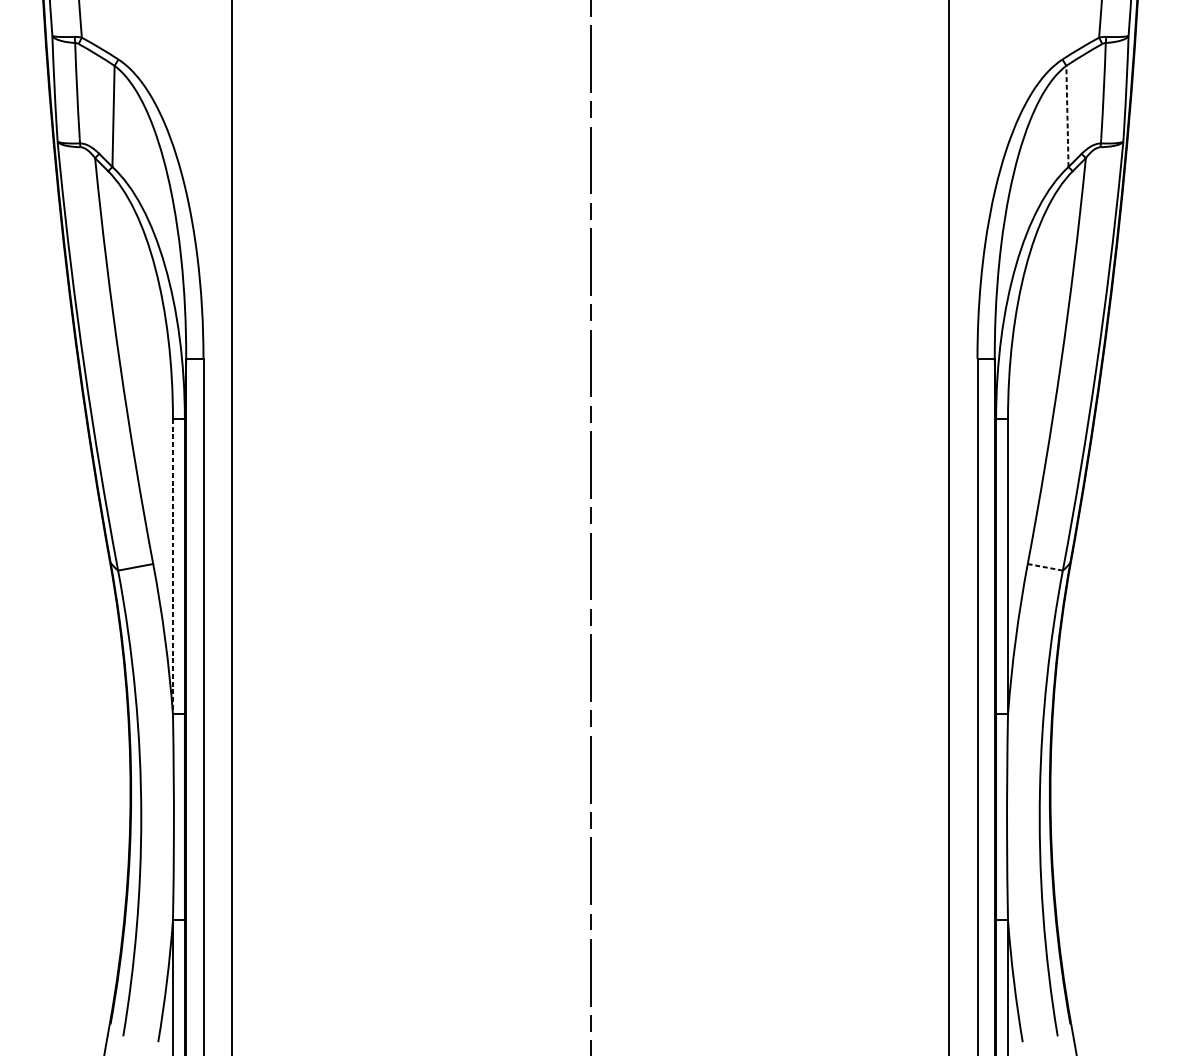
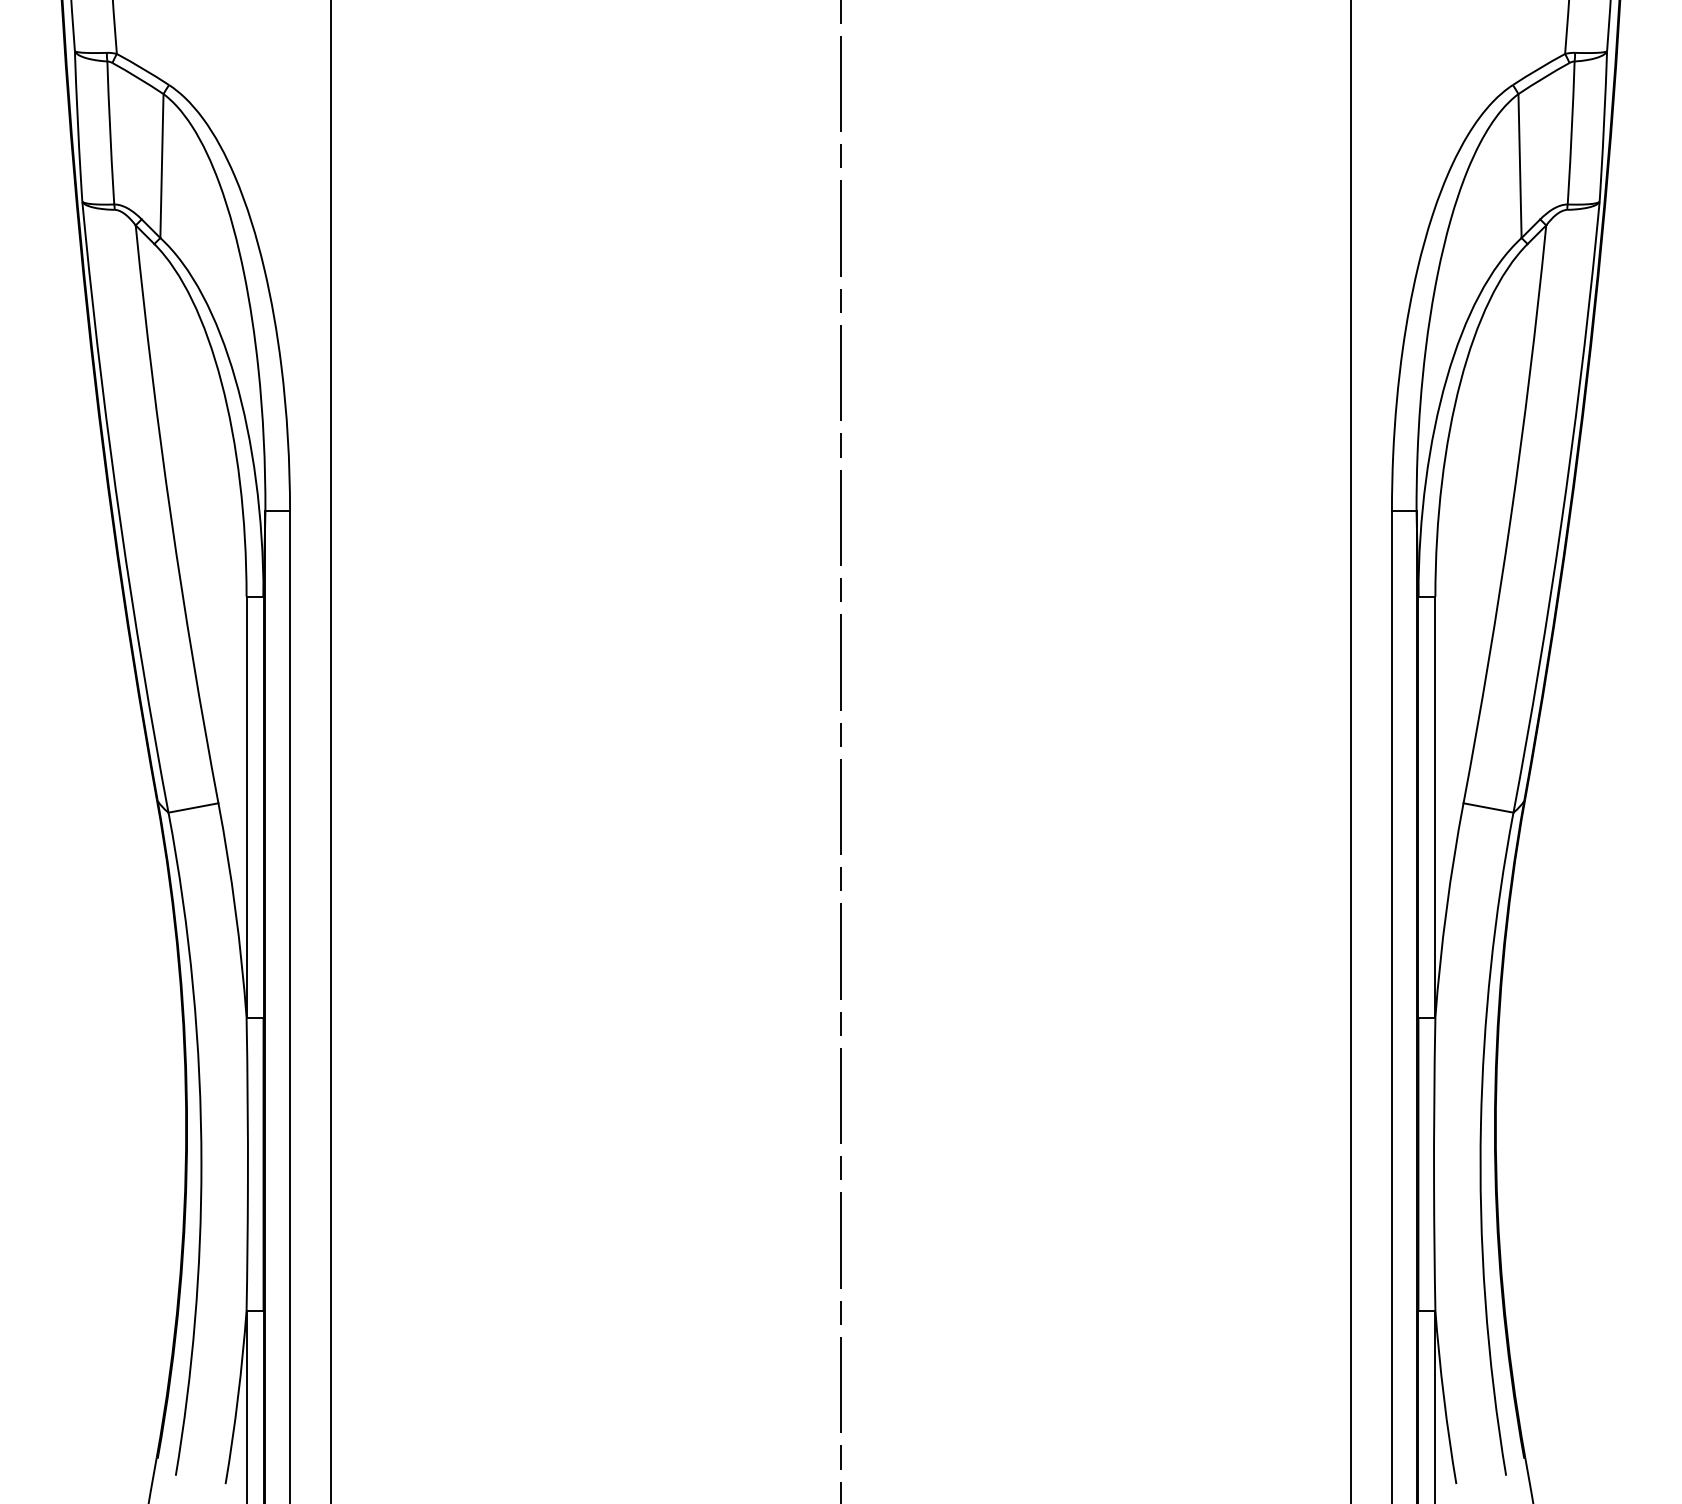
line: (1067, 116) -> (1520, 166), dashed -> solid
line: (172, 566) -> (246, 807), dashed -> solid
line: (1045, 566) -> (1488, 807), dashed -> solid

